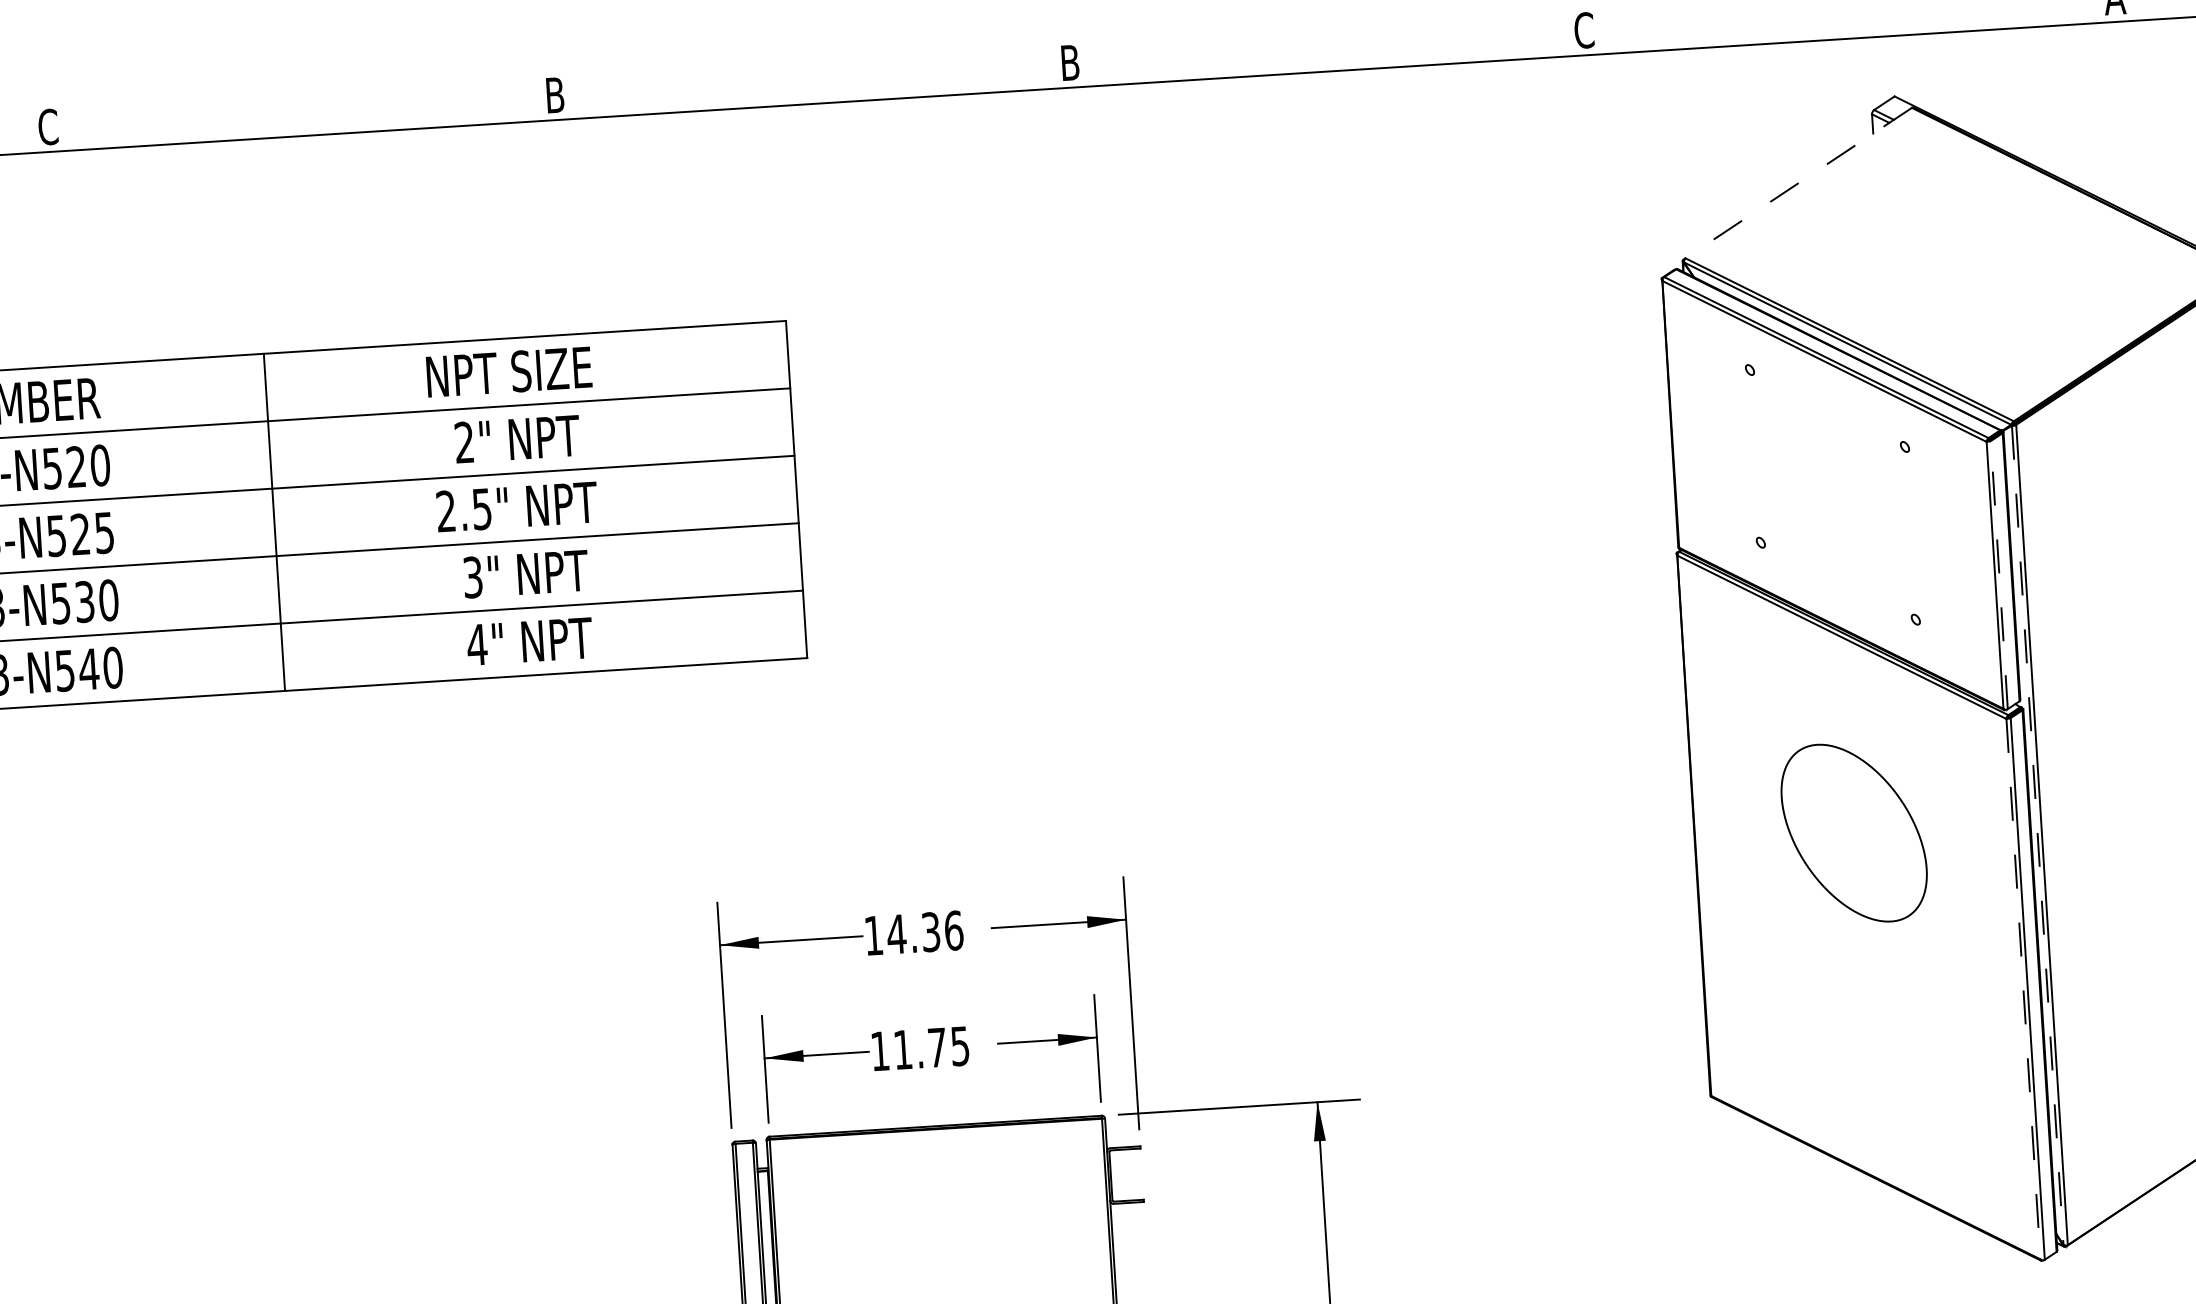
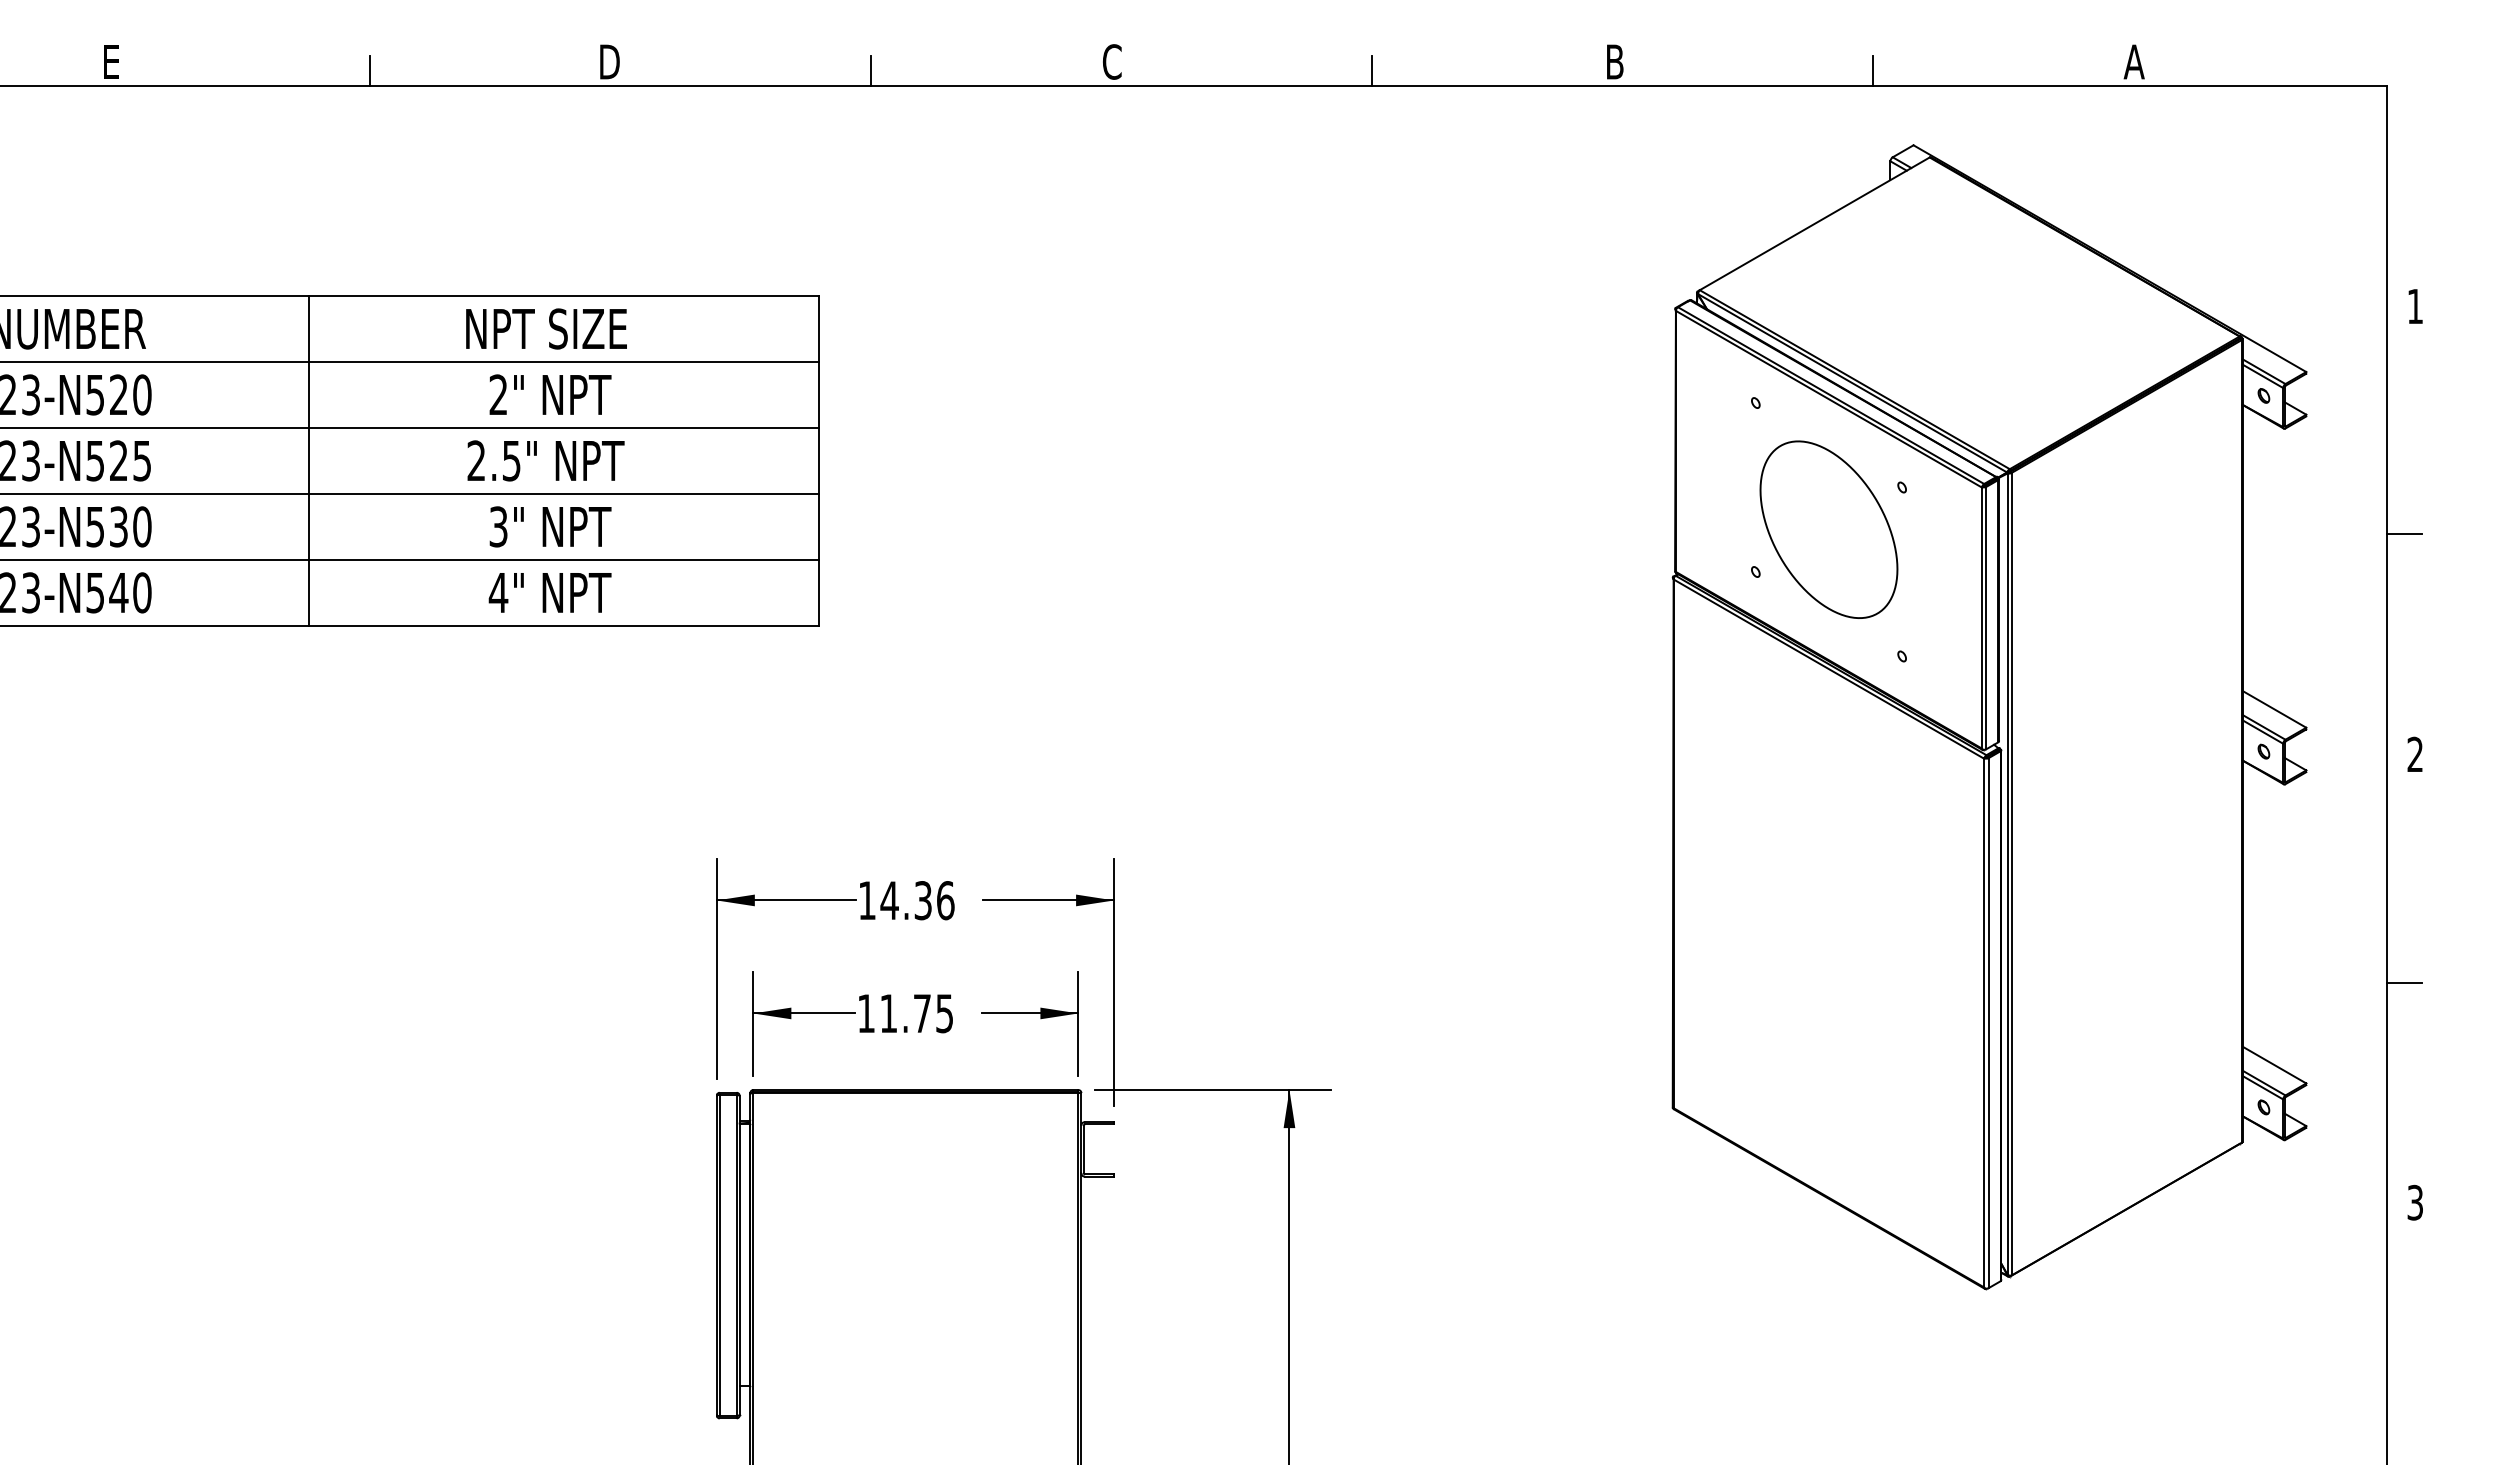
line: (1848, 22) -> (1873, 70), added
text: (1583, 30) -> (1614, 61), C -> B
line: (1336, 54) -> (1372, 70), added
text: (1069, 62) -> (1111, 61), B -> C
line: (823, 87) -> (870, 70), added
text: (558, 94) -> (611, 61), B -> D
line: (311, 119) -> (369, 70), added
text: (48, 126) -> (112, 61), C -> E
line: (1798, 182) -> (1814, 223), dashed -> solid
line: (1999, 574) -> (1986, 617), dashed -> solid
part: (1853, 832) -> (1828, 529), moved
line: (2037, 835) -> (2007, 874), dashed -> solid
line: (2023, 989) -> (1984, 1023), dashed -> solid

